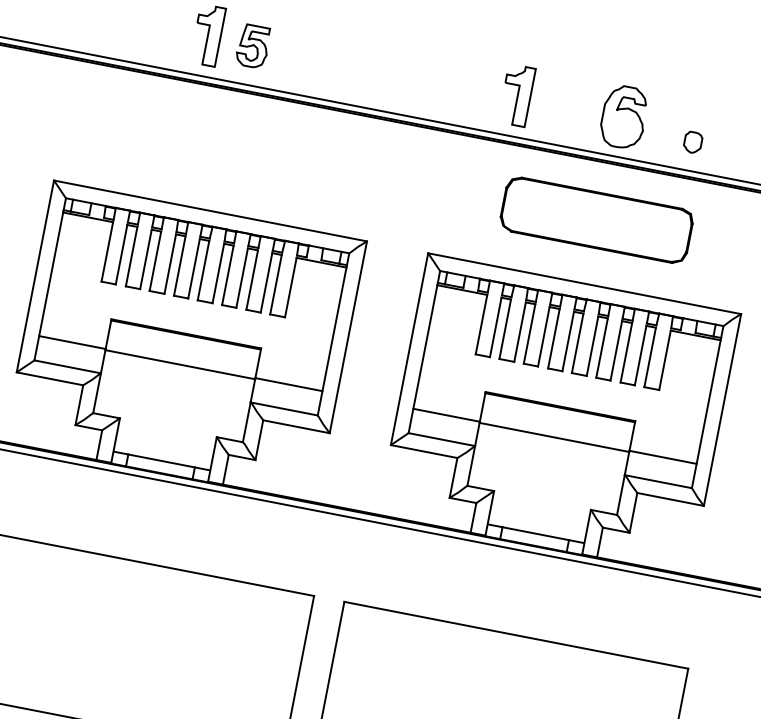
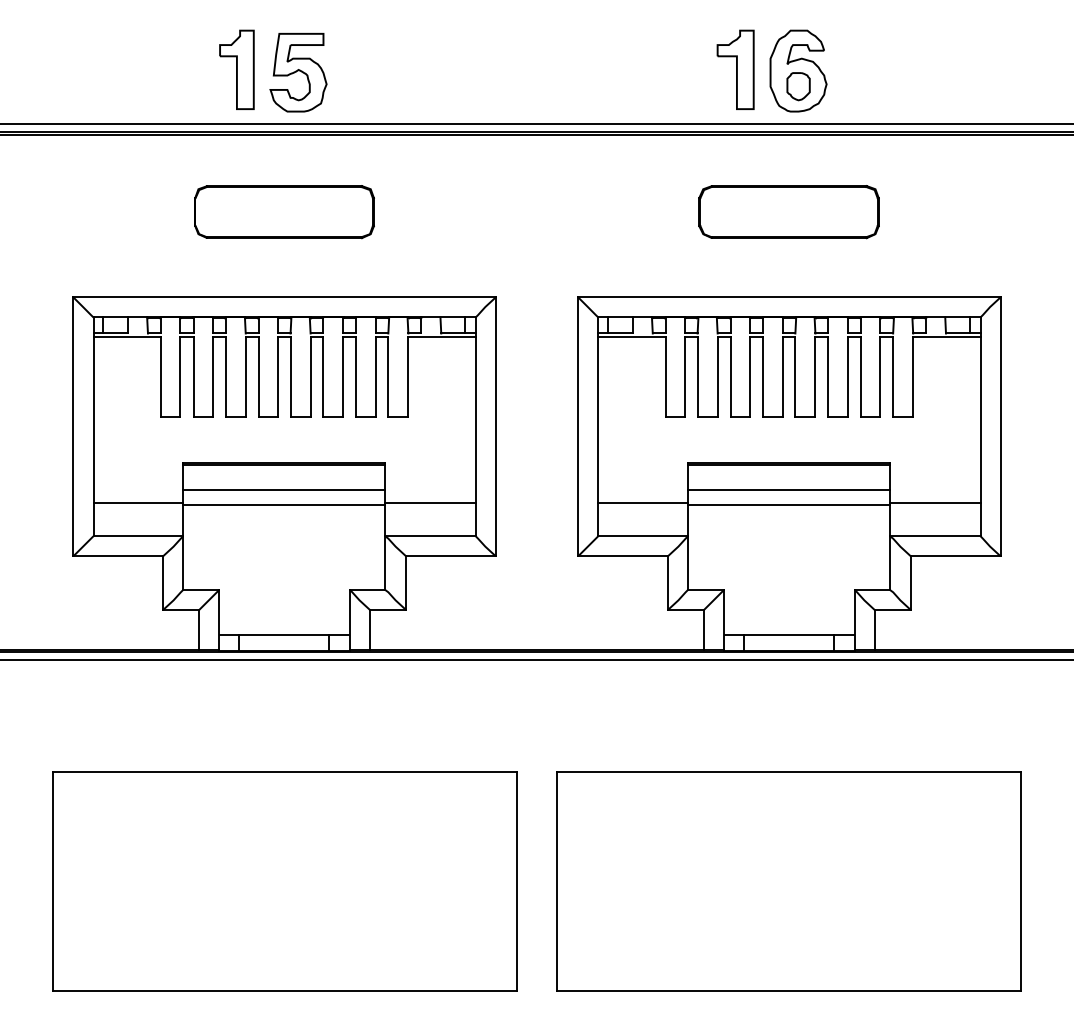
part: (253, 46) -> (298, 72), size x1.43
part: (516, 95) -> (735, 69), moved
part: (692, 142) -> (798, 86), moved
part: (222, 147) -> (284, 212), added
part: (596, 220) -> (788, 212), size x0.71
line: (182, 353) -> (284, 489), added
line: (556, 425) -> (788, 489), added

